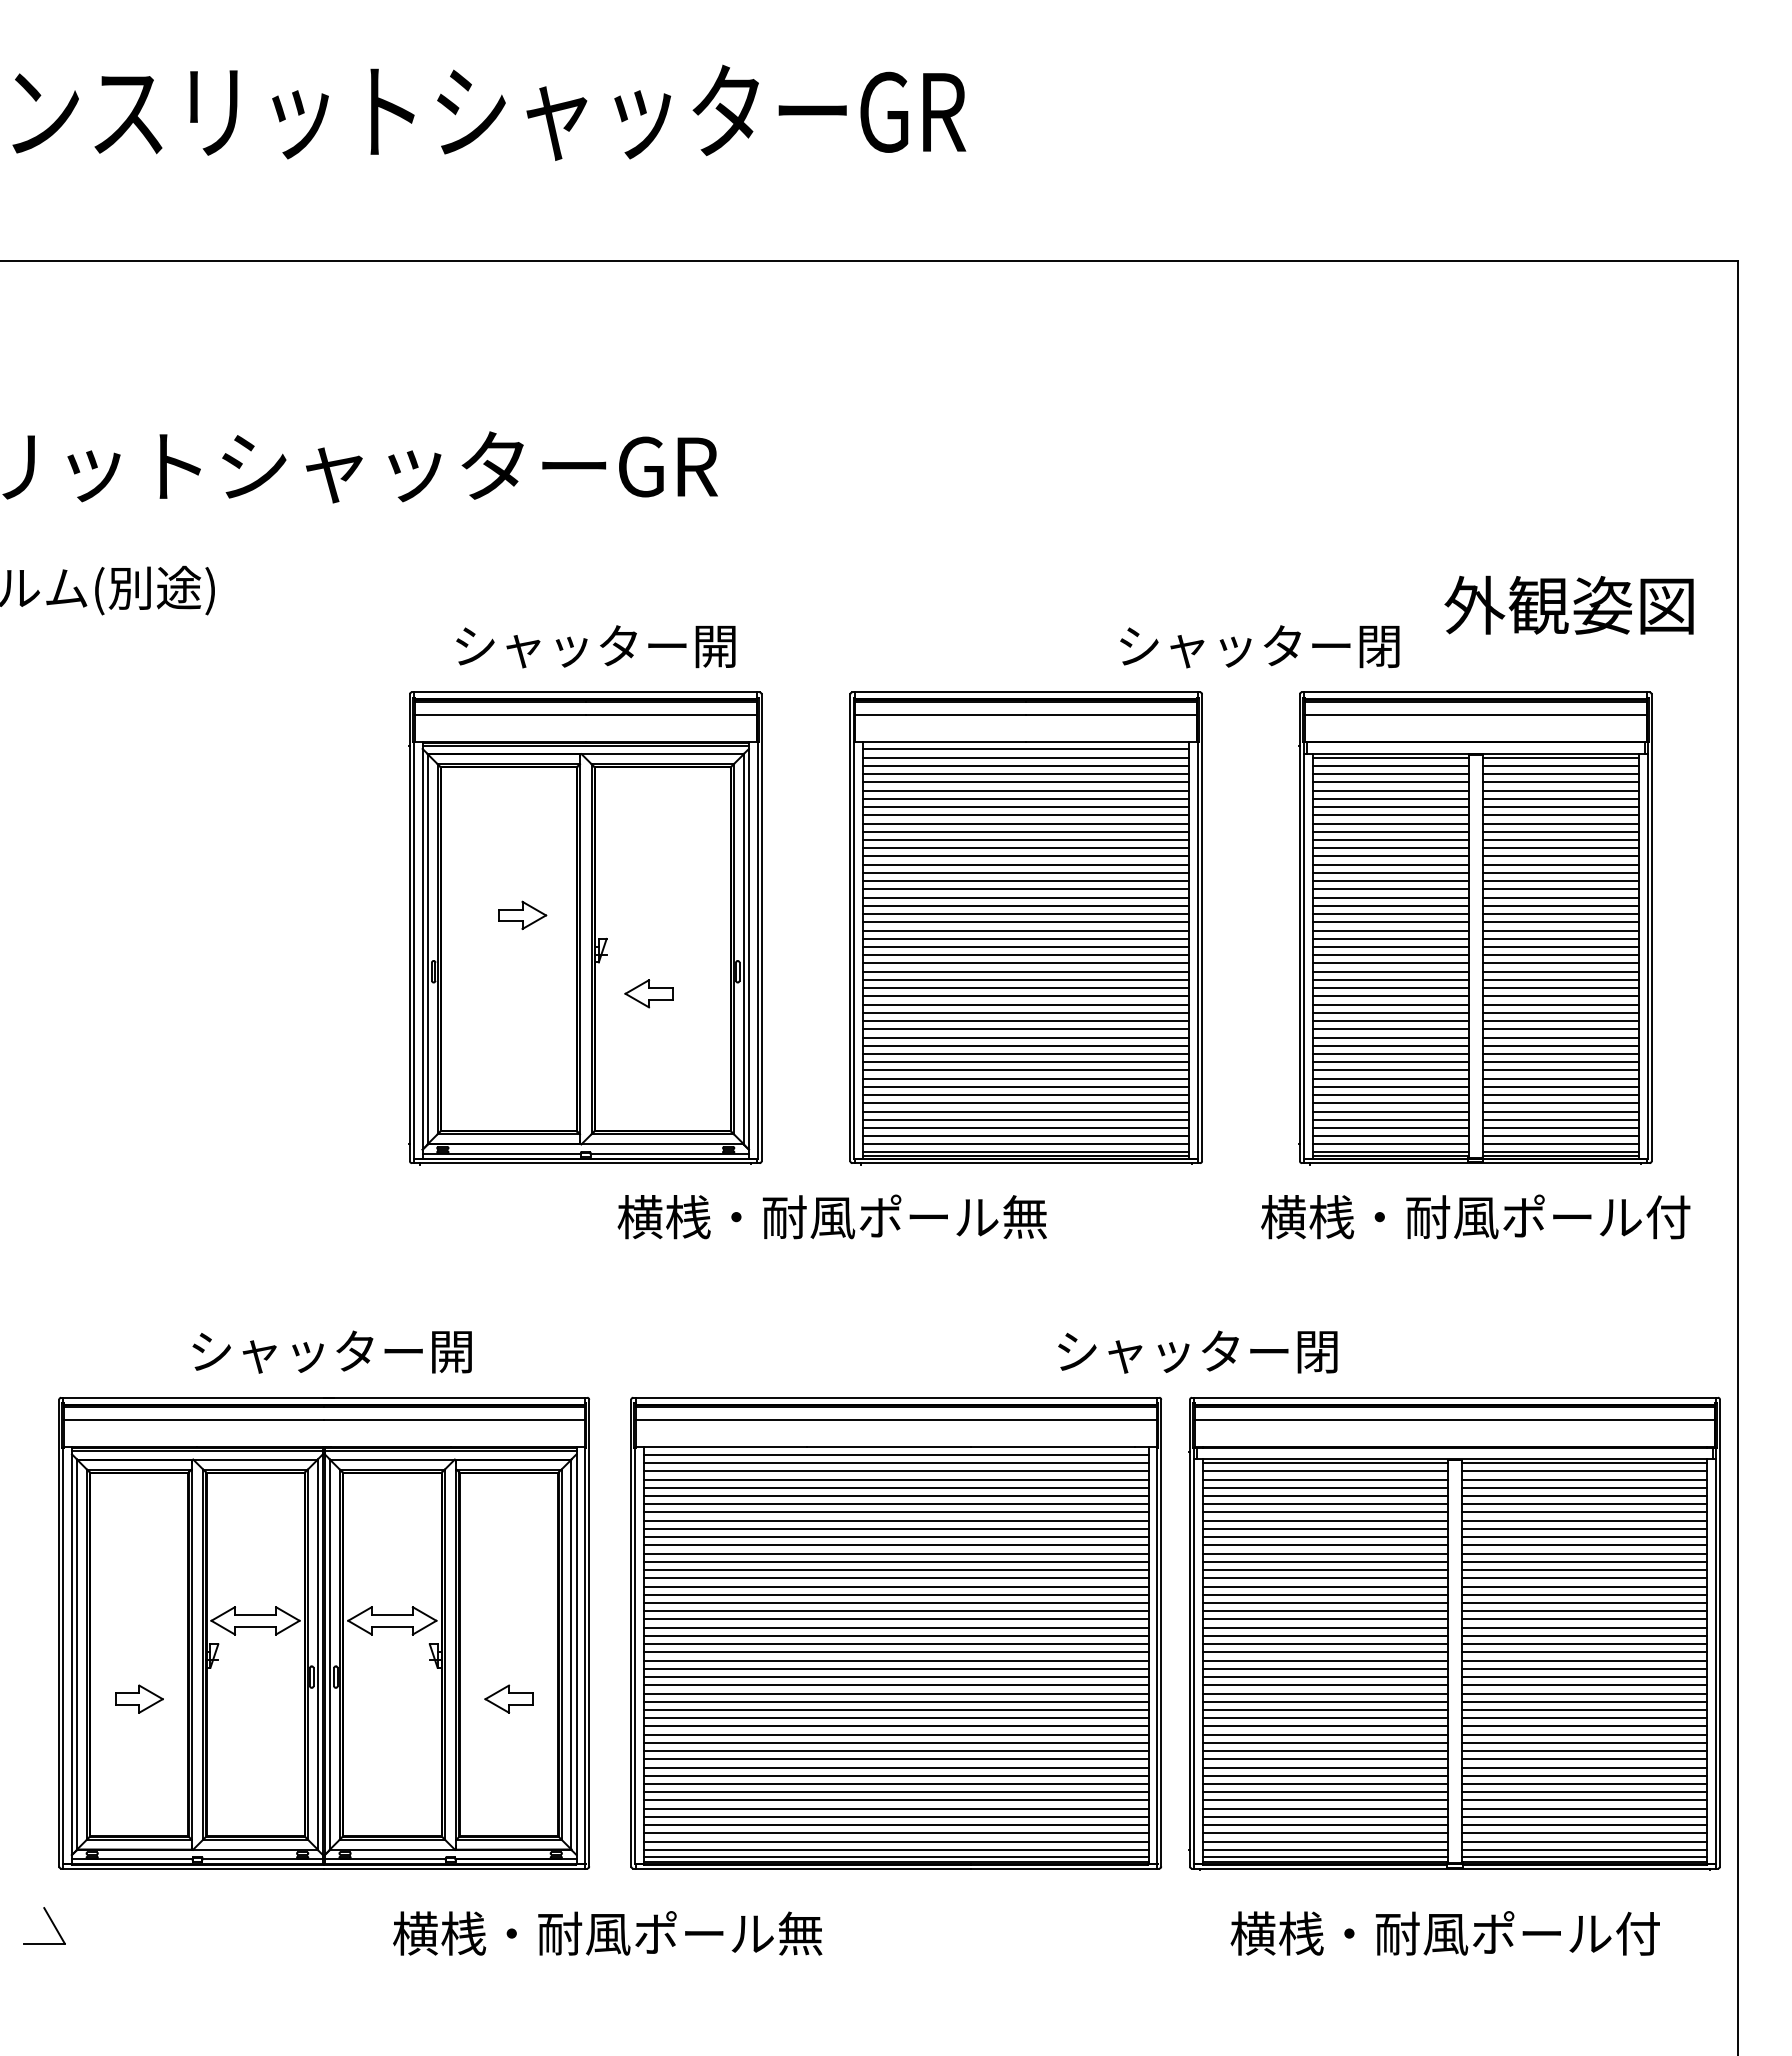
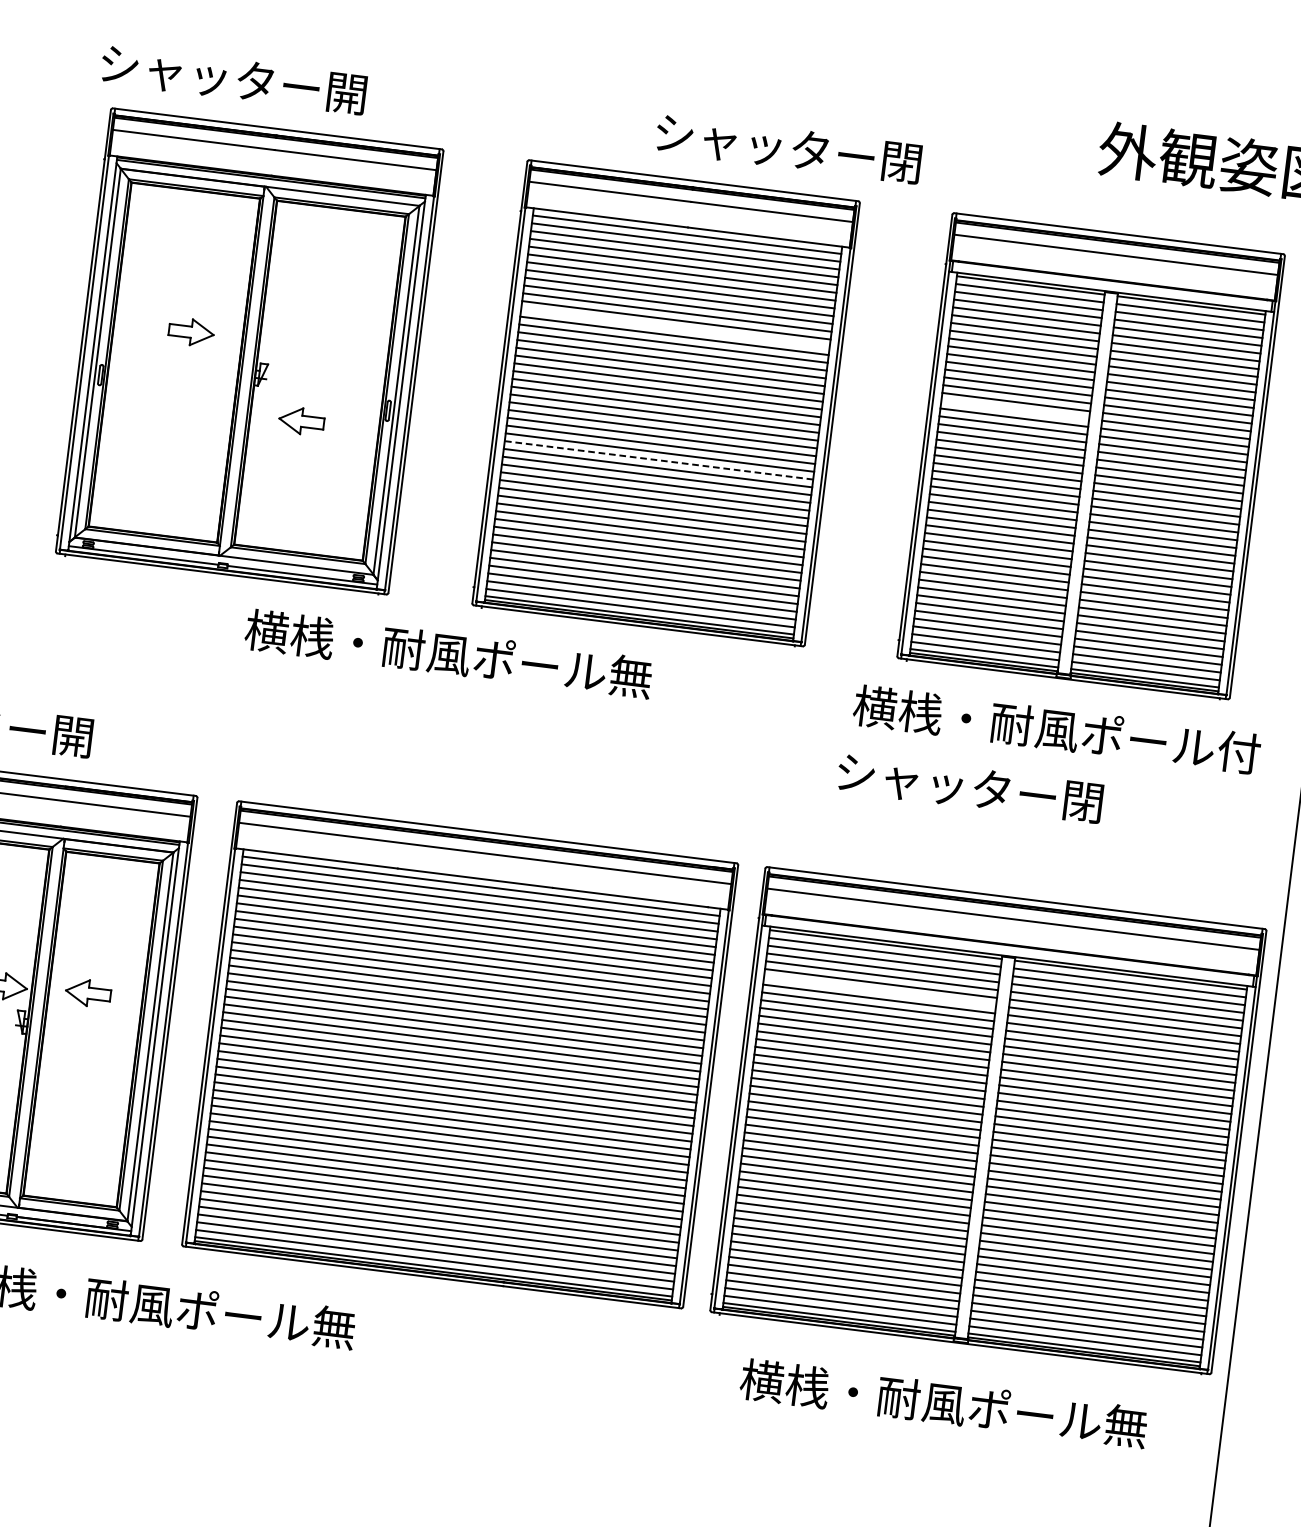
text: (595, 646) -> (233, 79), moved
text: (1259, 646) -> (788, 148), moved
line: (1026, 848) -> (675, 328), removed
line: (1390, 889) -> (1014, 410), removed
line: (1025, 988) -> (658, 460), solid -> dashed
text: (1197, 1351) -> (969, 787), moved
line: (1325, 1512) -> (880, 991), removed
part: (508, 1698) -> (87, 992), moved
text: (1637, 1933) -> (1125, 1426), 横桟・耐風ポール付 -> 横桟・耐風ポール無

